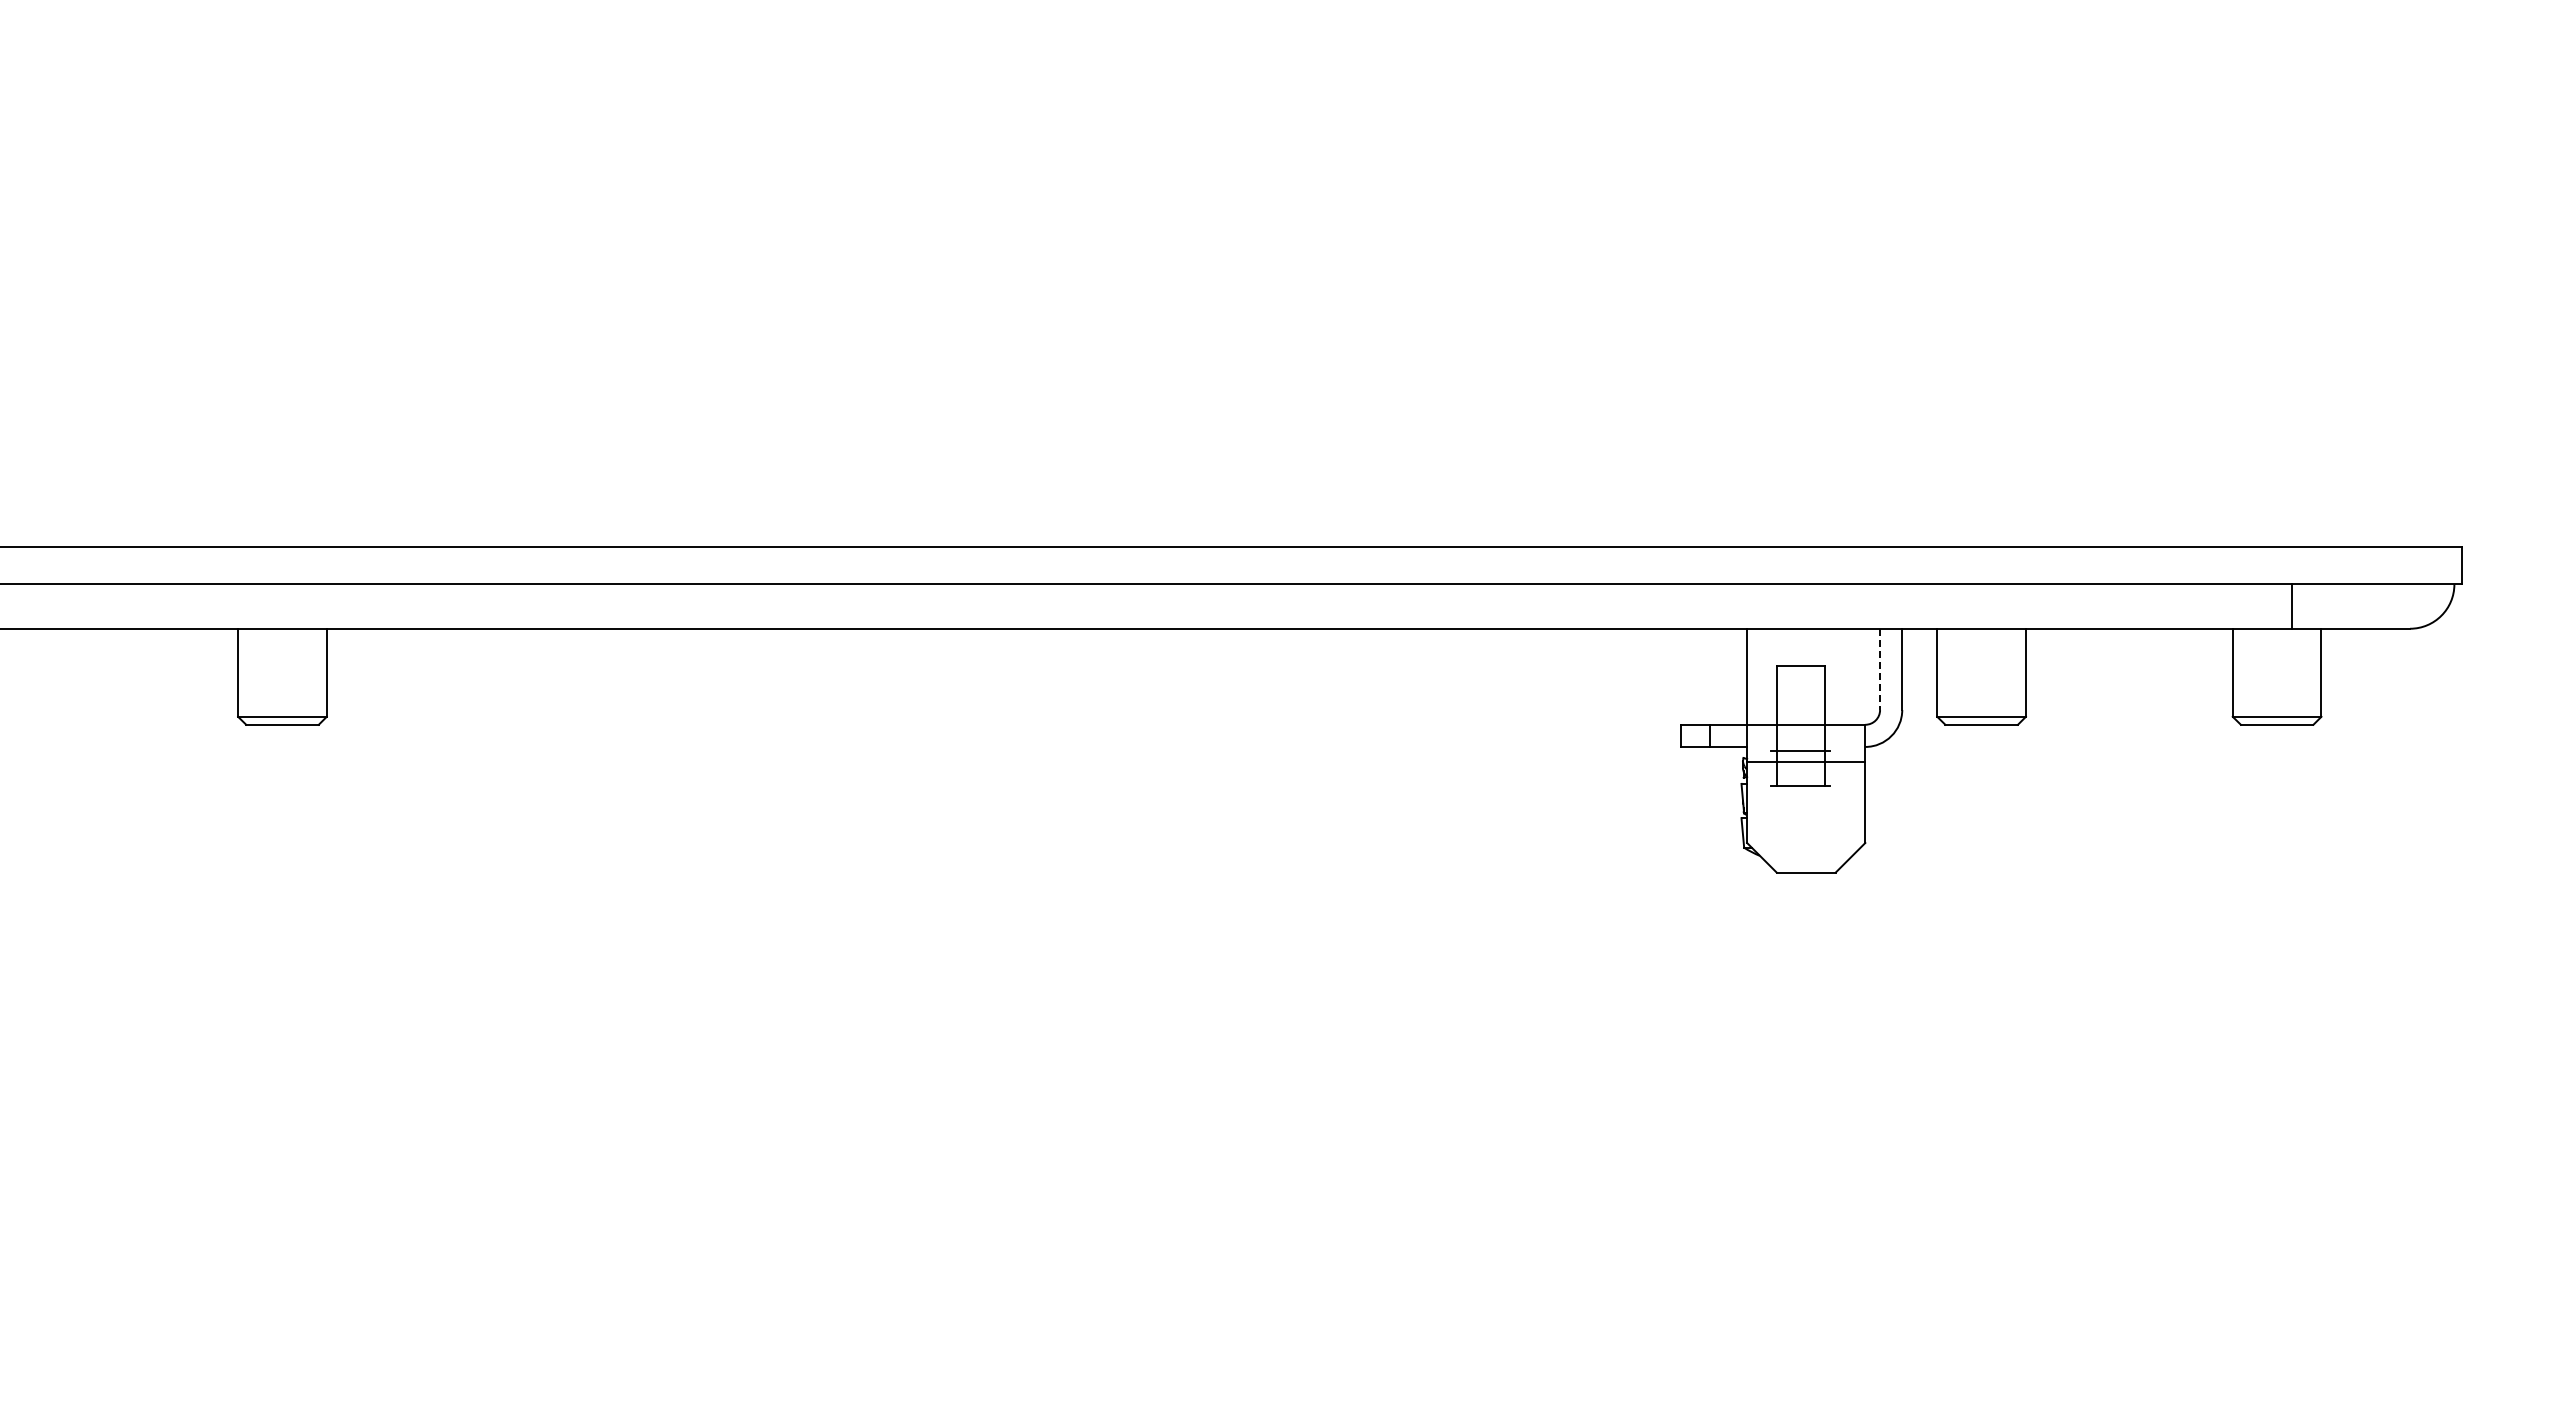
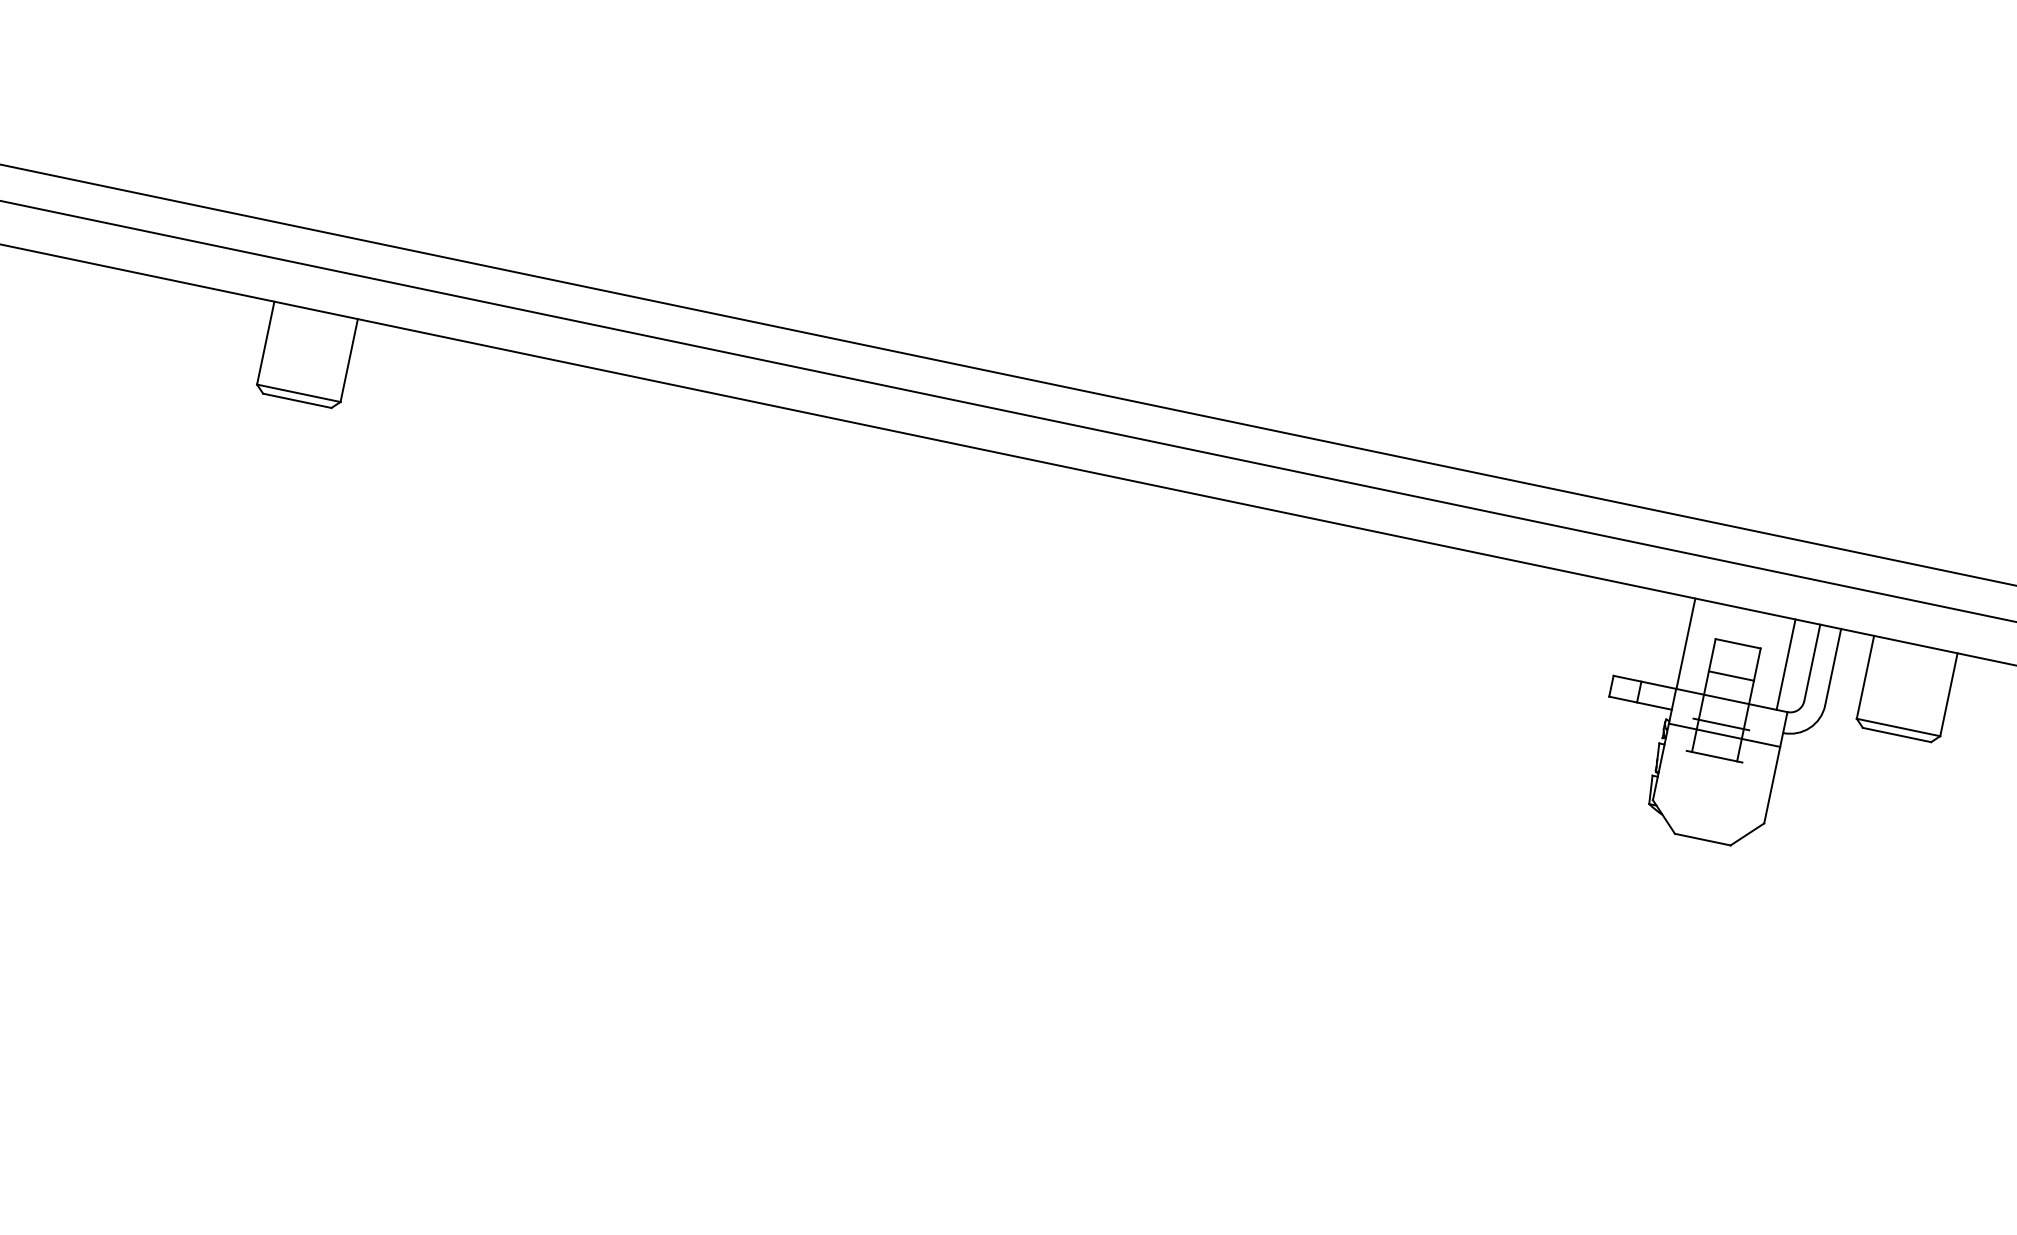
line: (1880, 669) -> (1812, 663), dashed -> solid
line: (1853, 676) -> (1785, 664), added
line: (1800, 699) -> (1731, 675), added

